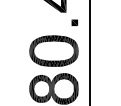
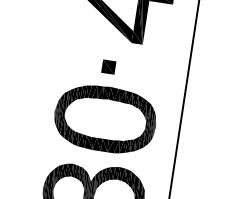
part: (74, 22) -> (108, 66), moved

